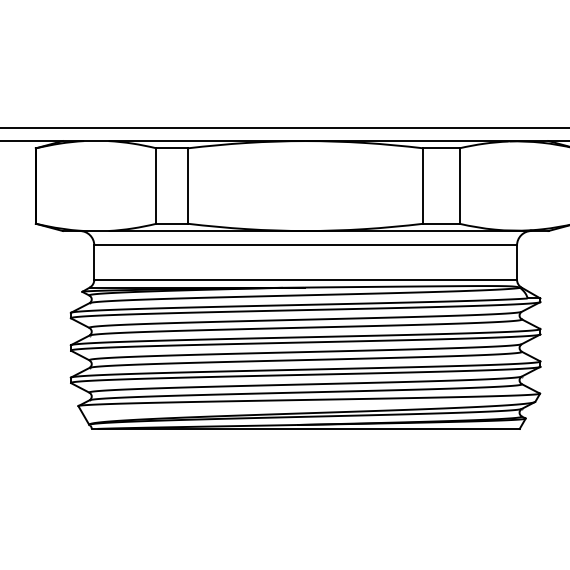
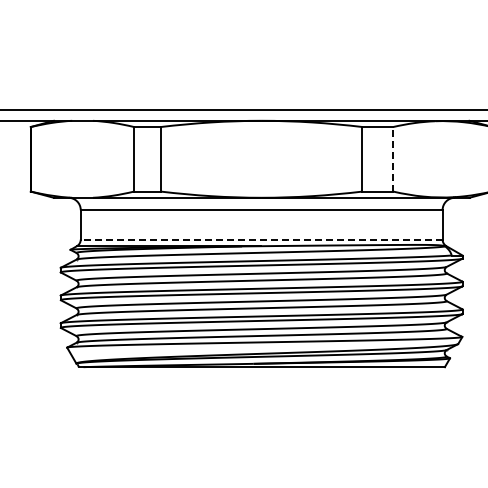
line: (459, 185) -> (393, 158), solid -> dashed
line: (305, 279) -> (261, 239), solid -> dashed

